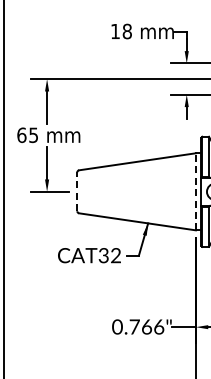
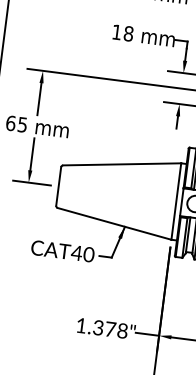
line: (77, 191) -> (58, 186), dashed -> solid
line: (195, 191) -> (175, 201), dashed -> solid
text: (109, 255) -> (82, 253), CAT32 -> CAT40
text: (138, 326) -> (102, 327), 0.766" -> 1.378"

